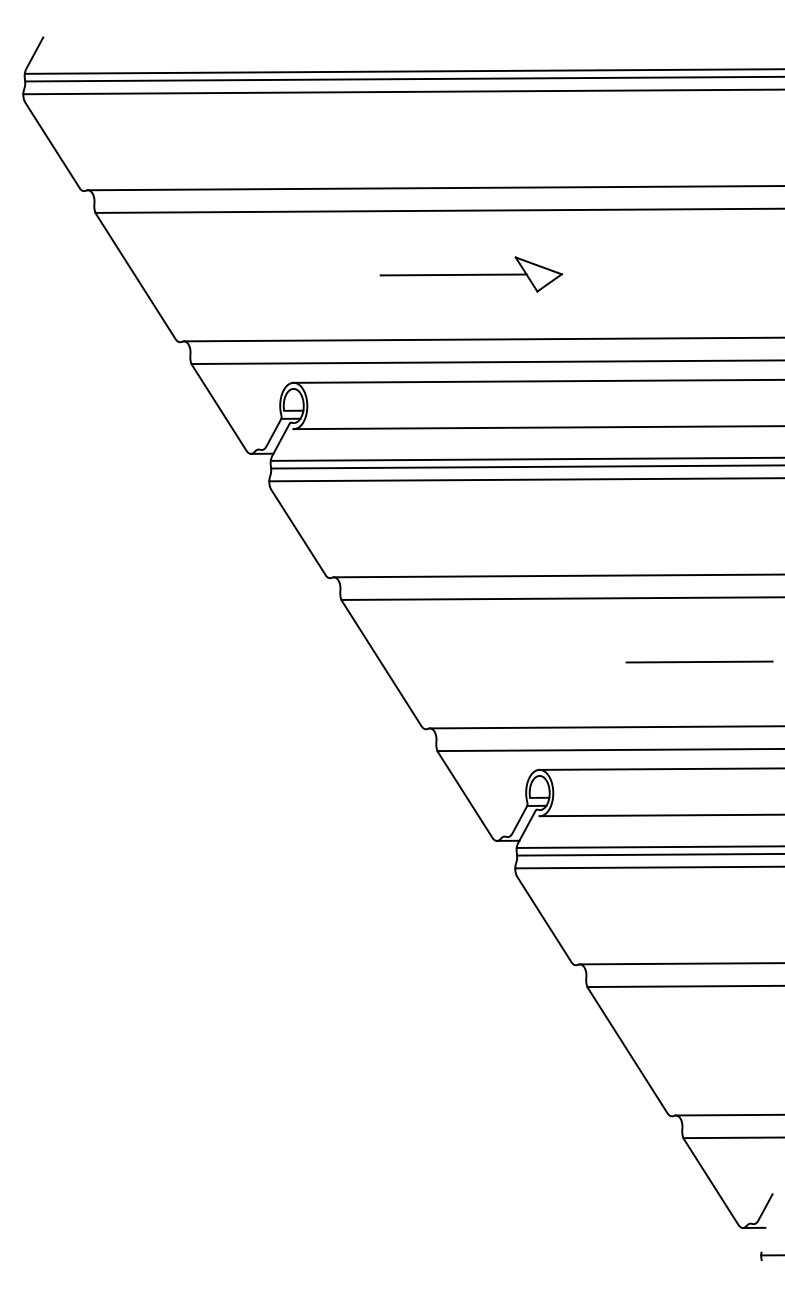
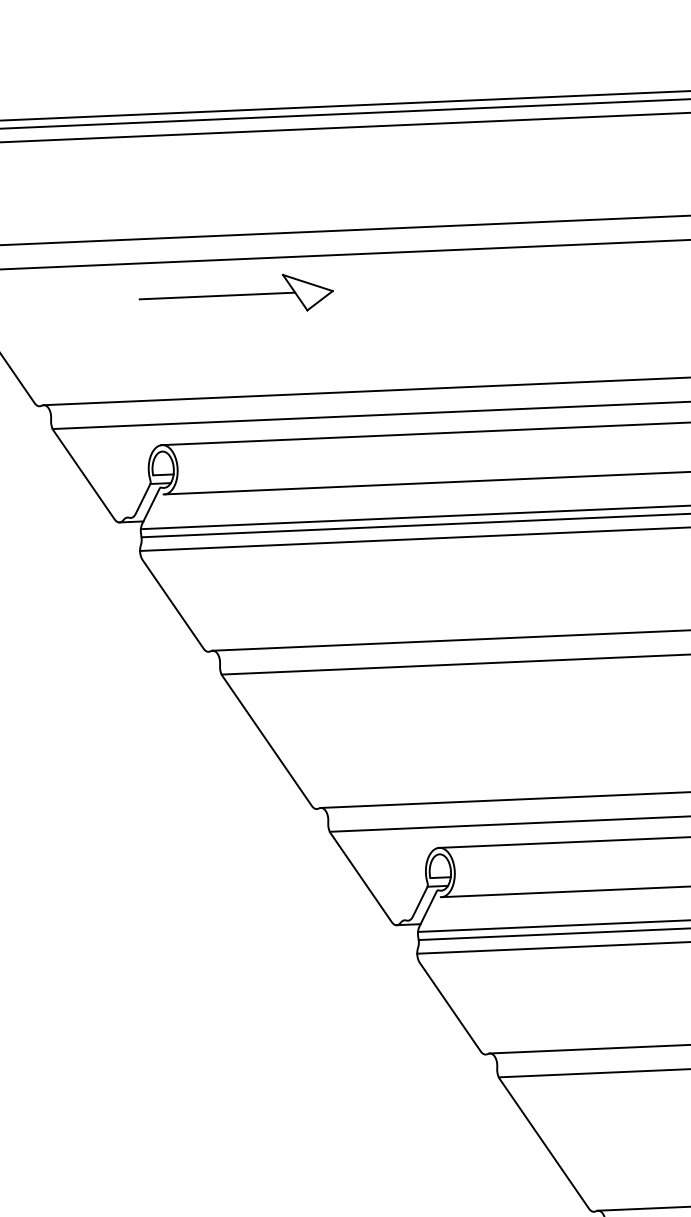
part: (470, 274) -> (235, 294), moved
line: (699, 661) -> (605, 726), removed

